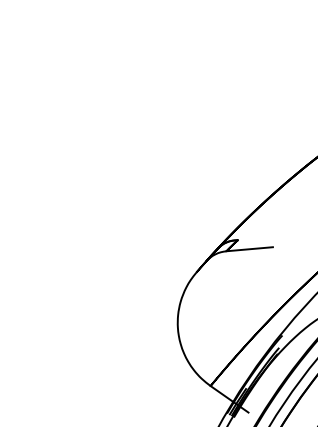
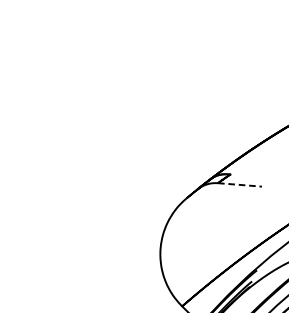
line: (250, 249) -> (240, 185), solid -> dashed

